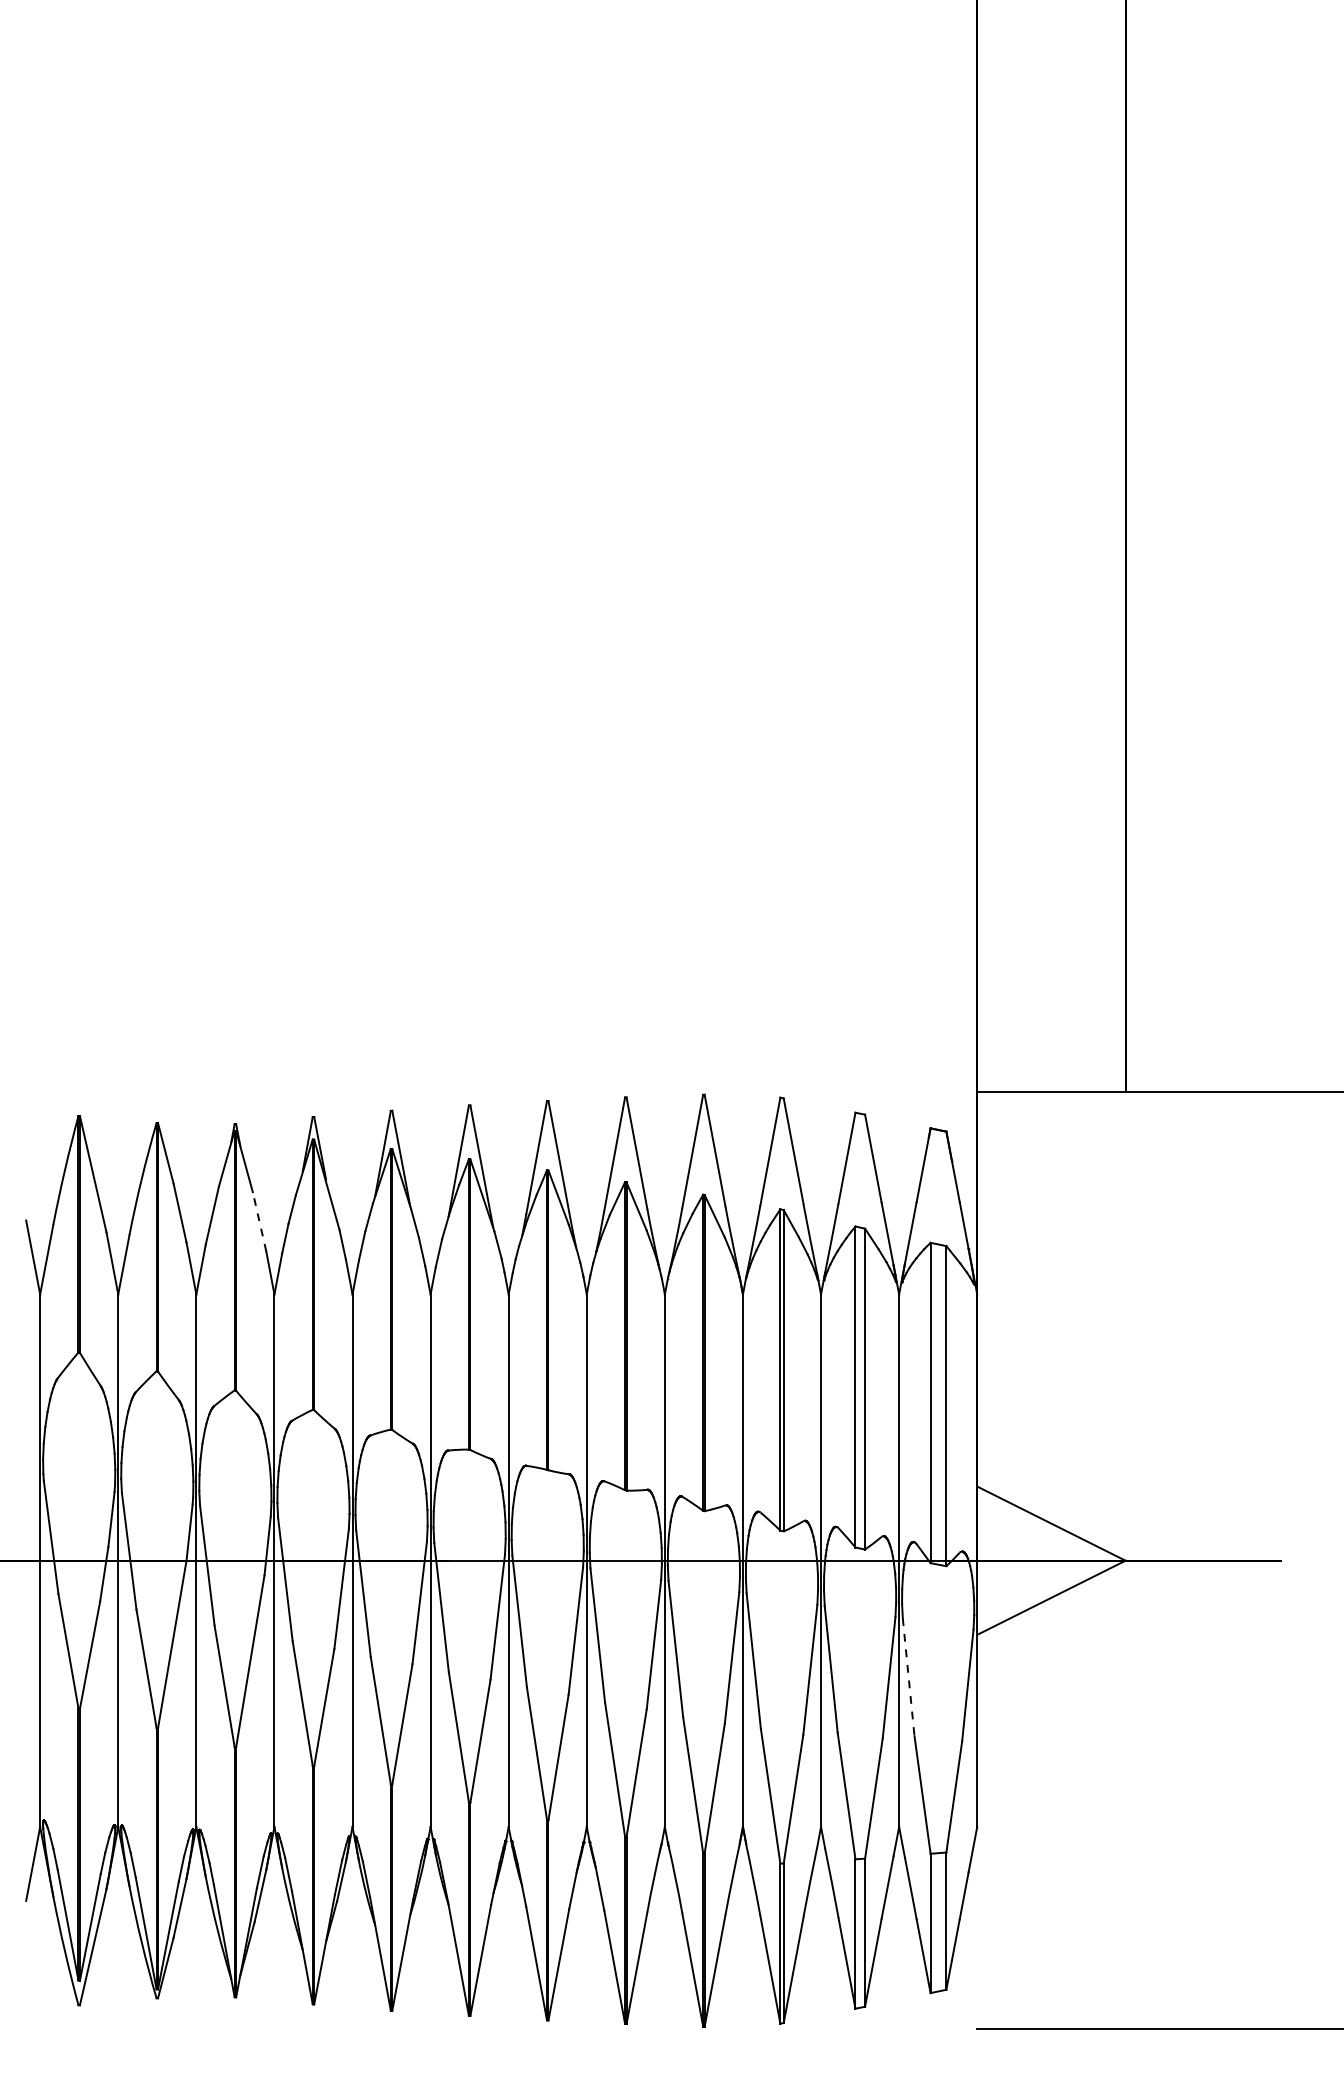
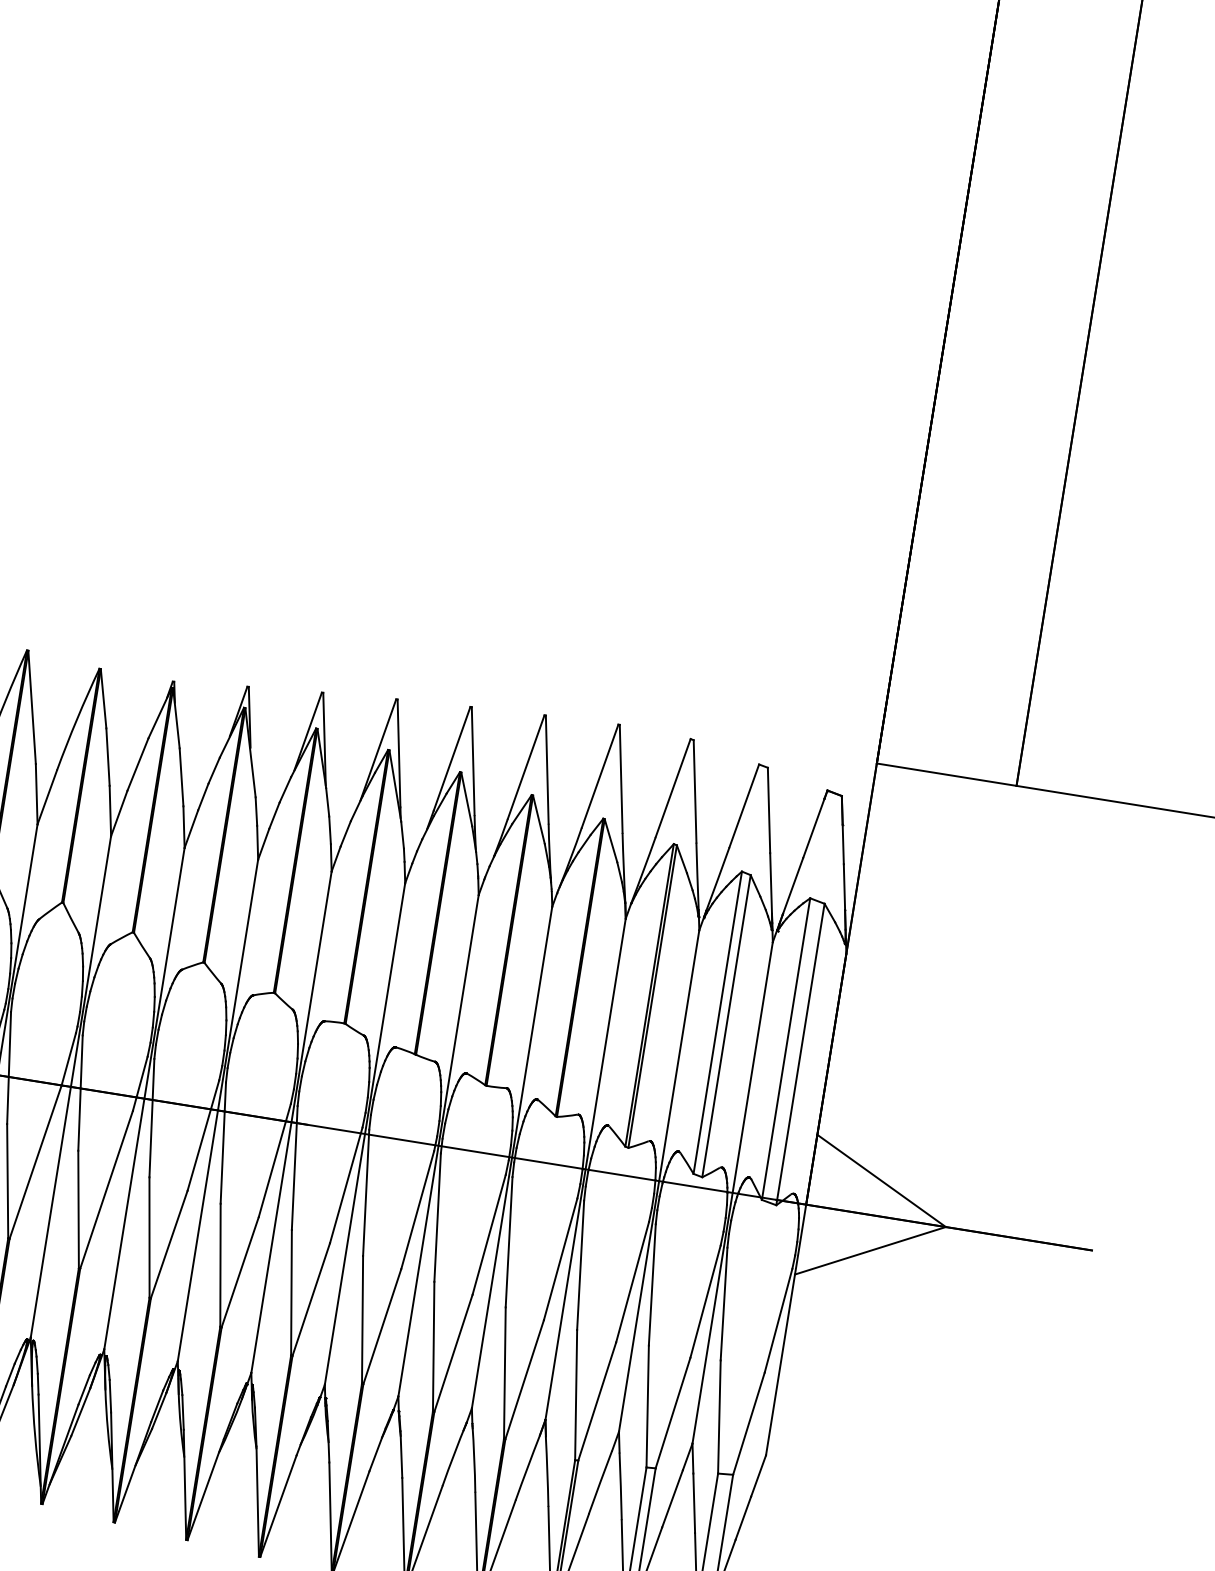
line: (259, 1221) -> (181, 777), dashed -> solid
line: (908, 1677) -> (723, 1304), dashed -> solid

